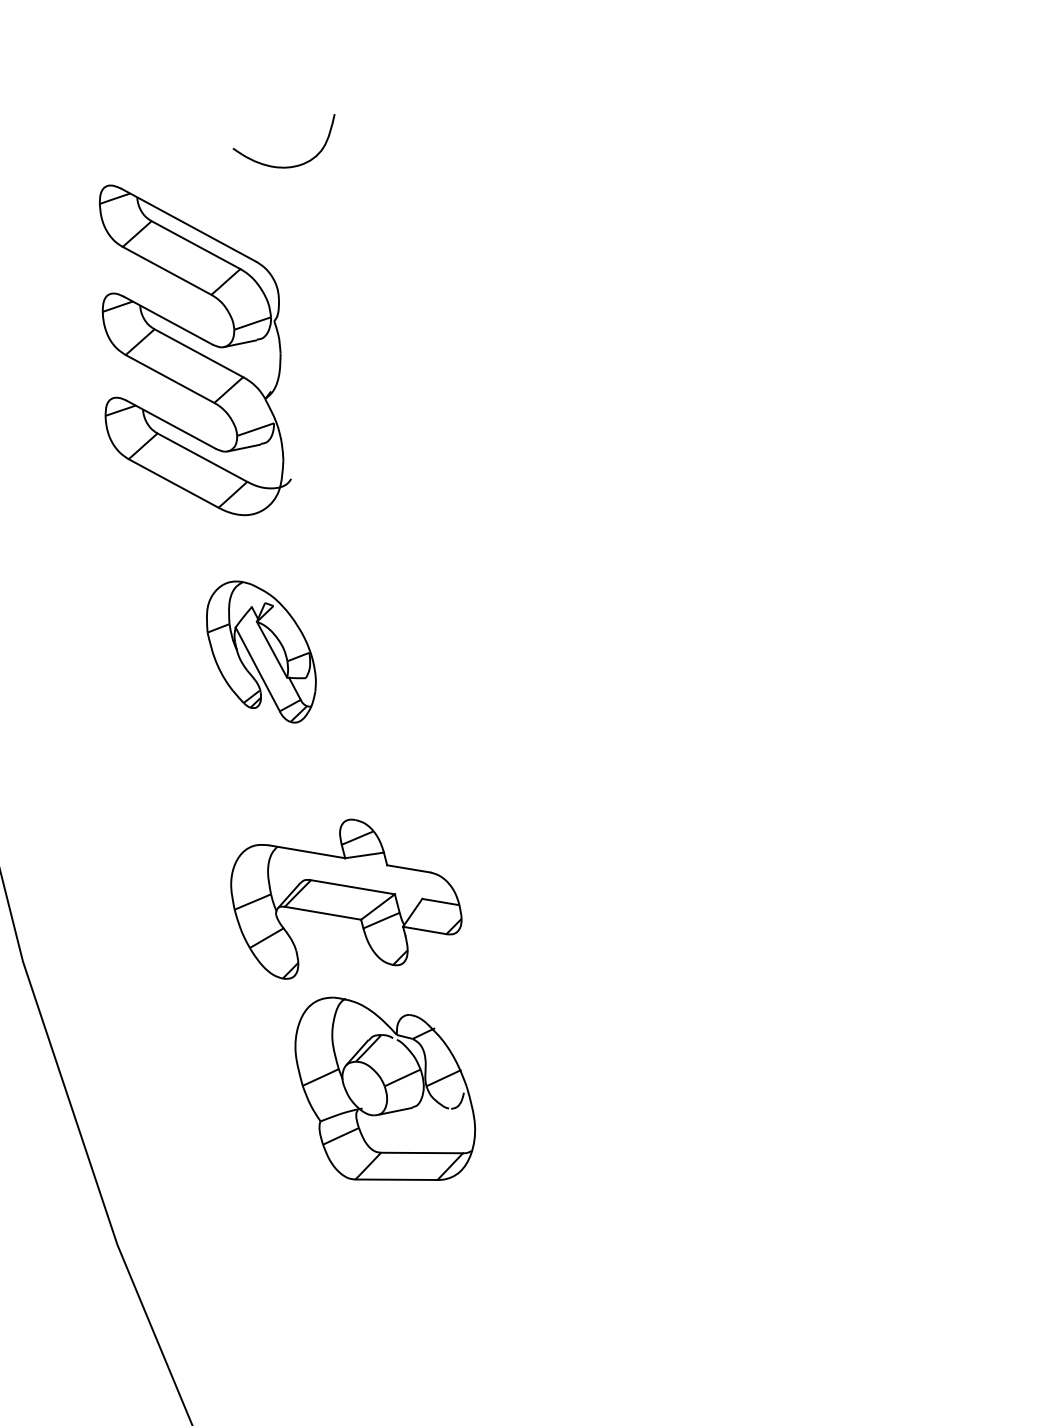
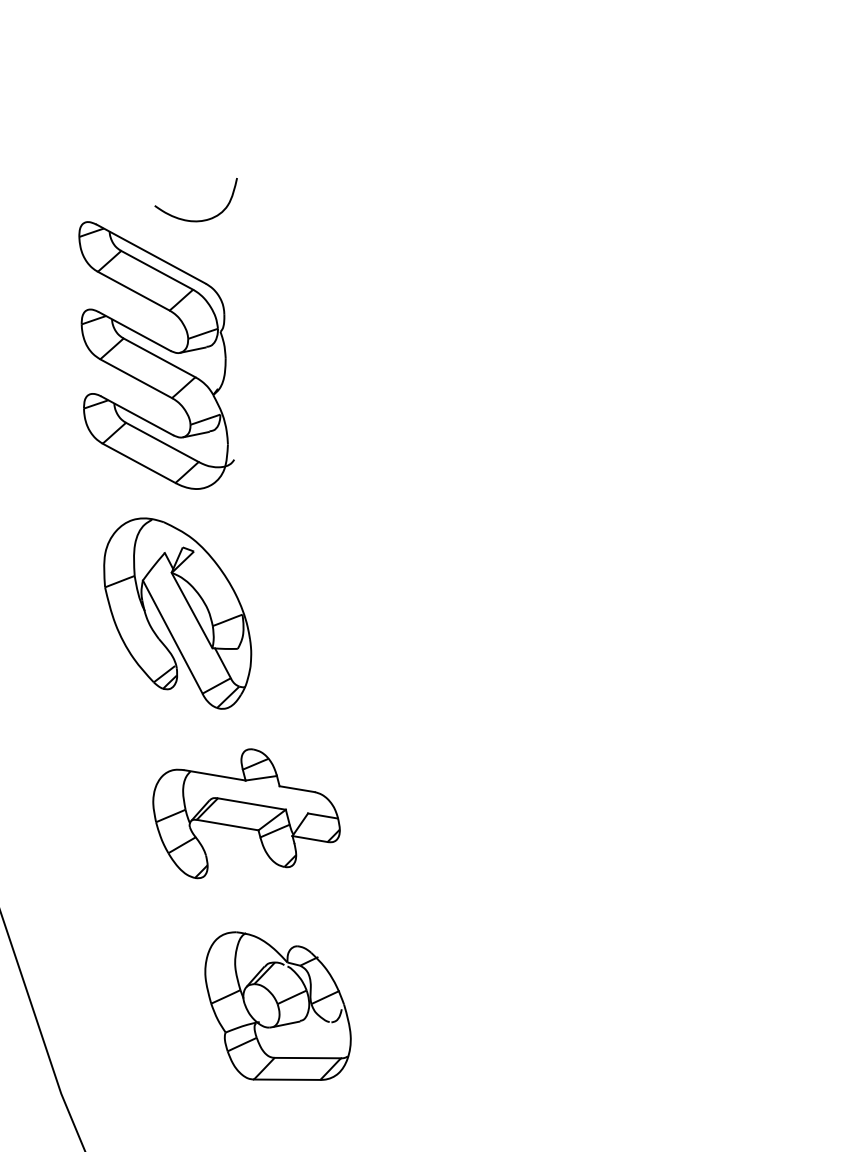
part: (195, 350) -> (156, 355), moved
part: (261, 651) -> (177, 613), size x1.67
part: (384, 1088) -> (277, 1005), moved

